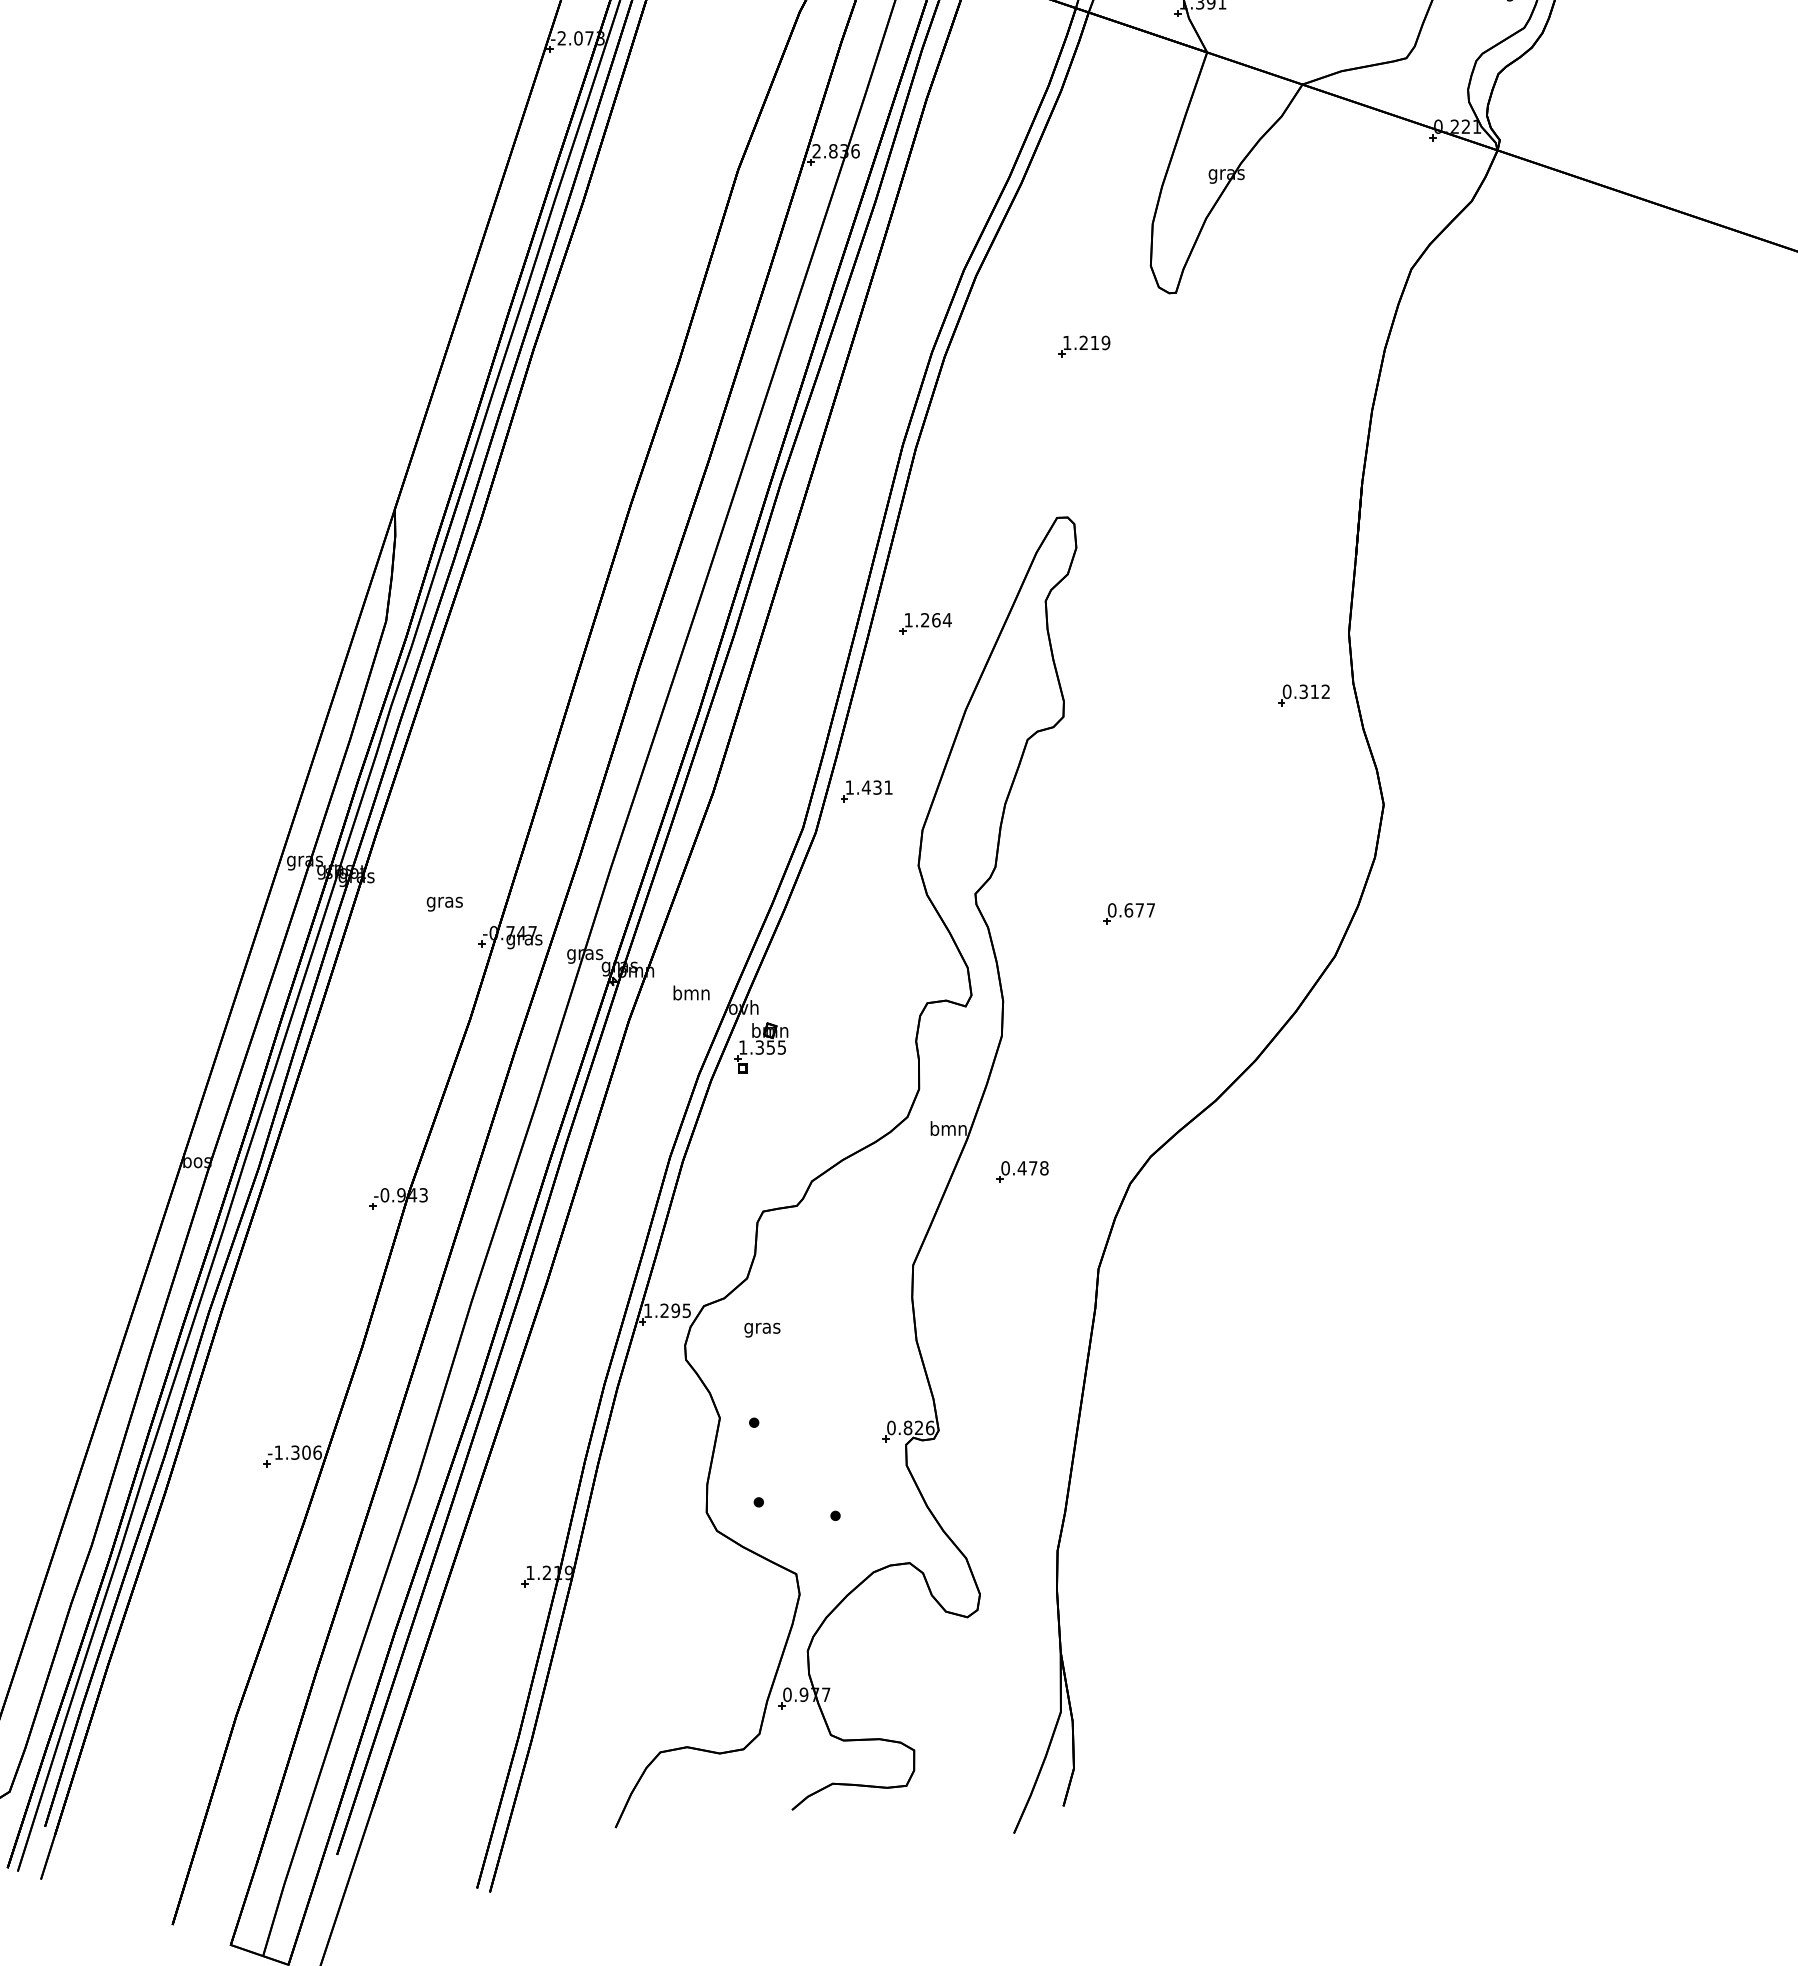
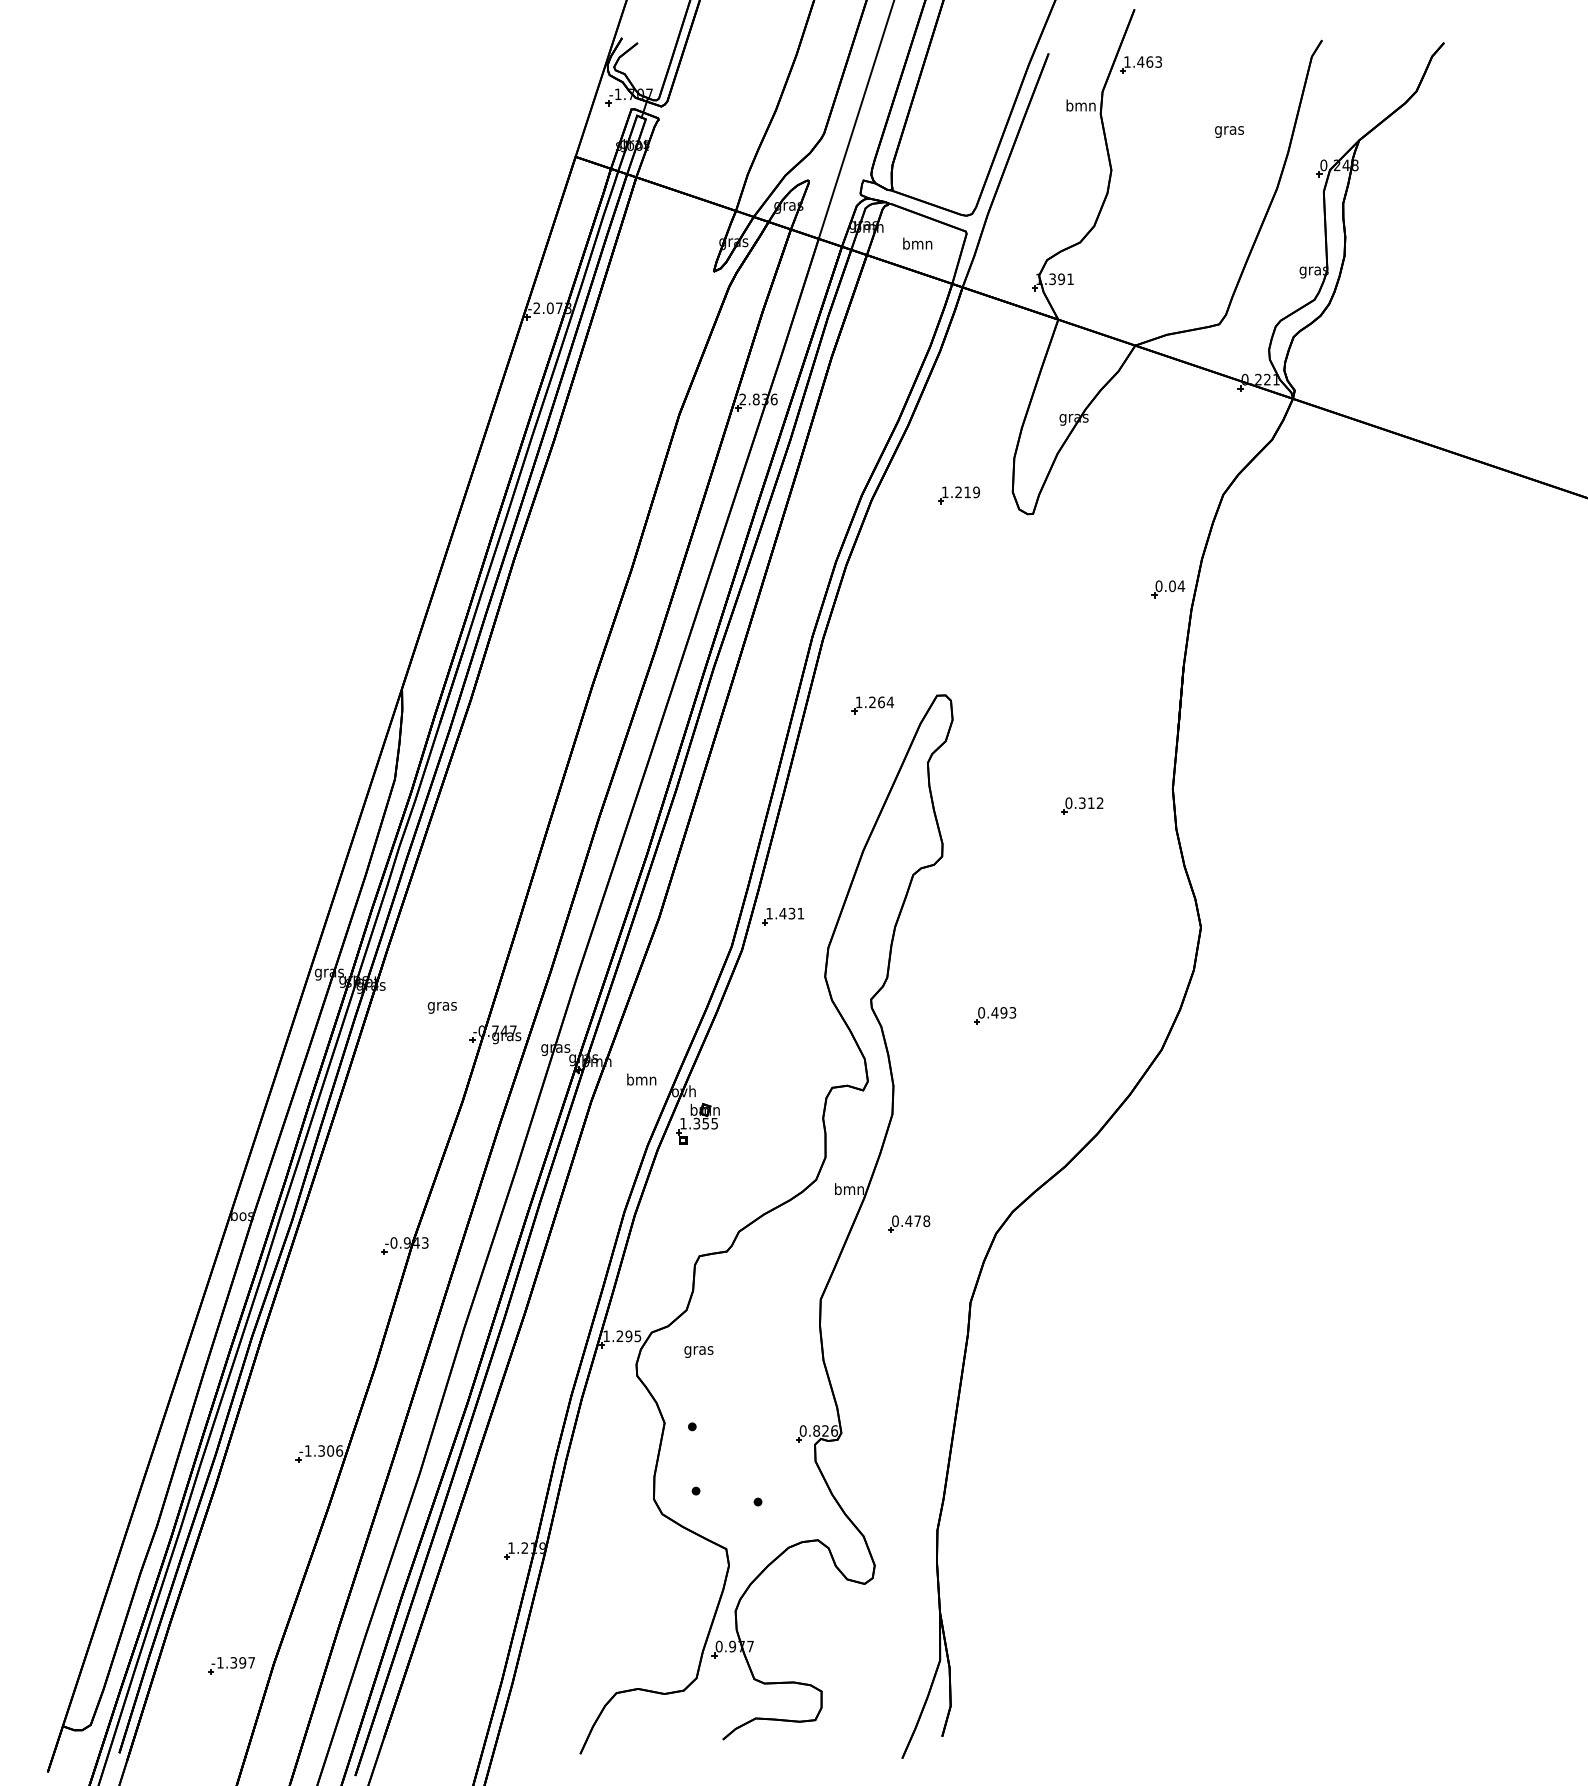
part: (1083, 346) -> (958, 495), moved
part: (1343, 386) -> (1168, 589), added
part: (925, 624) -> (872, 705), moved
part: (1303, 694) -> (1082, 805), moved
text: (1139, 909) -> (1003, 1012), 0.677 -> 0.493
part: (183, 1718) -> (231, 1665), added

